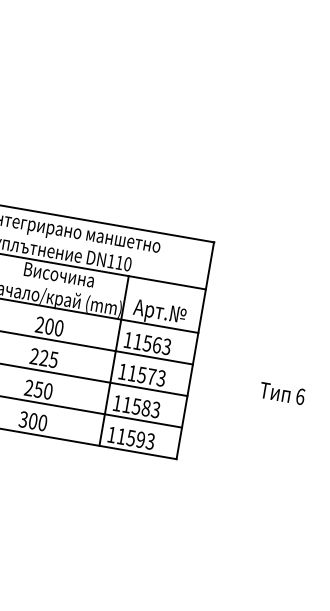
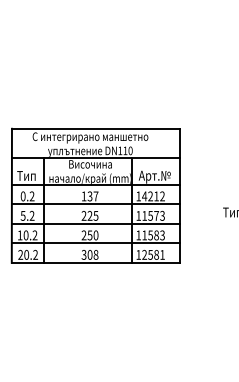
text: (48, 326) -> (89, 196), 200 -> 137
text: (152, 344) -> (153, 196), 11563 -> 14212
text: (42, 422) -> (95, 254), 300 -> 308
text: (135, 438) -> (153, 254), 11593 -> 12581

